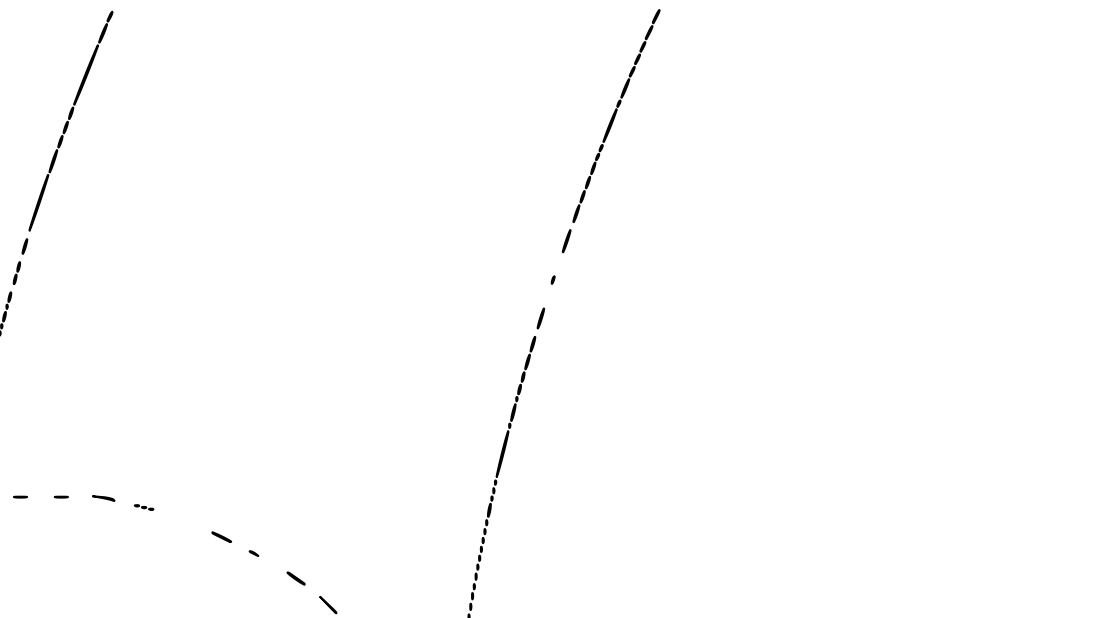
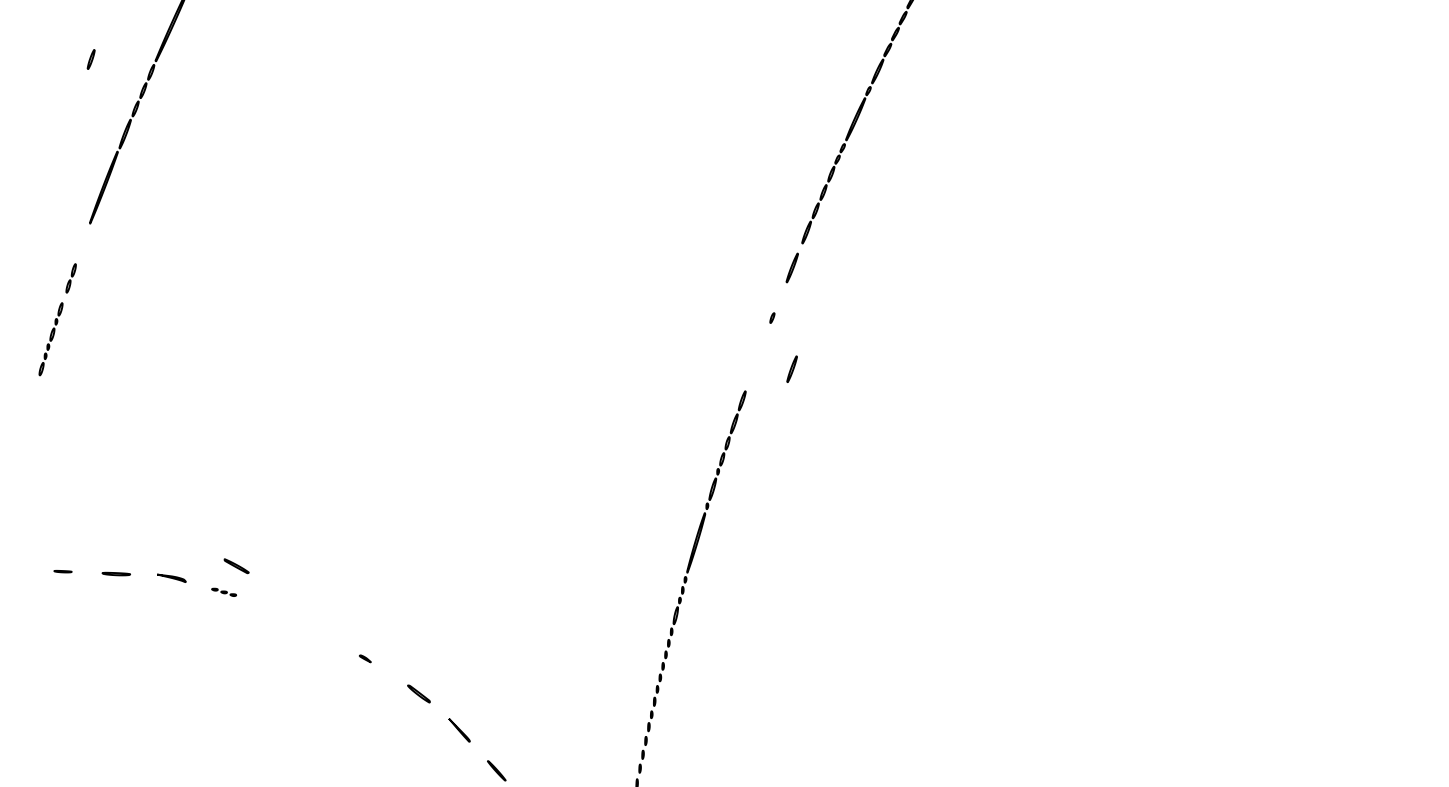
part: (24, 246) -> (90, 59), moved
line: (540, 318) -> (791, 369), moved
part: (61, 496) -> (116, 573), size x1.6
line: (221, 536) -> (236, 565), moved

